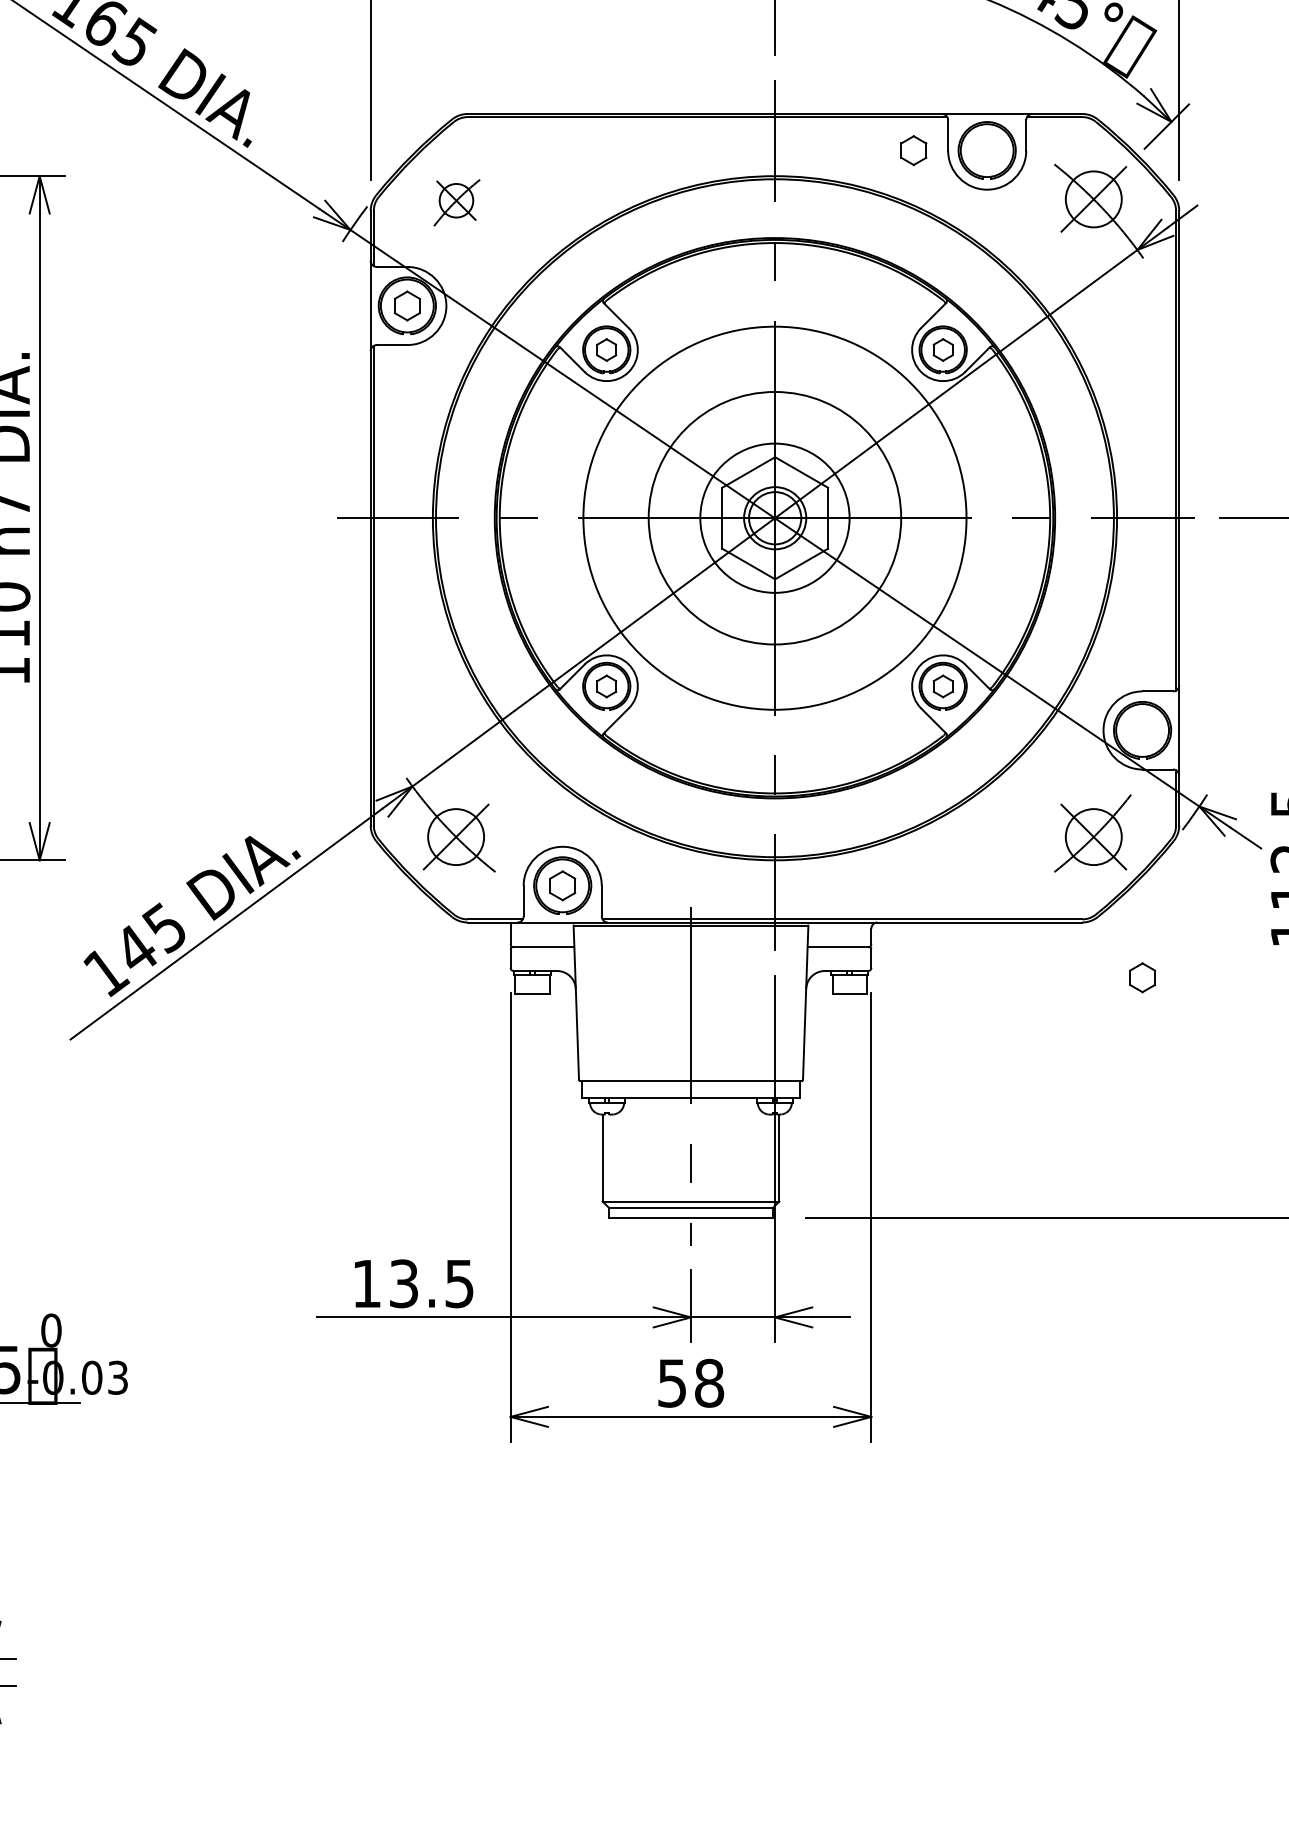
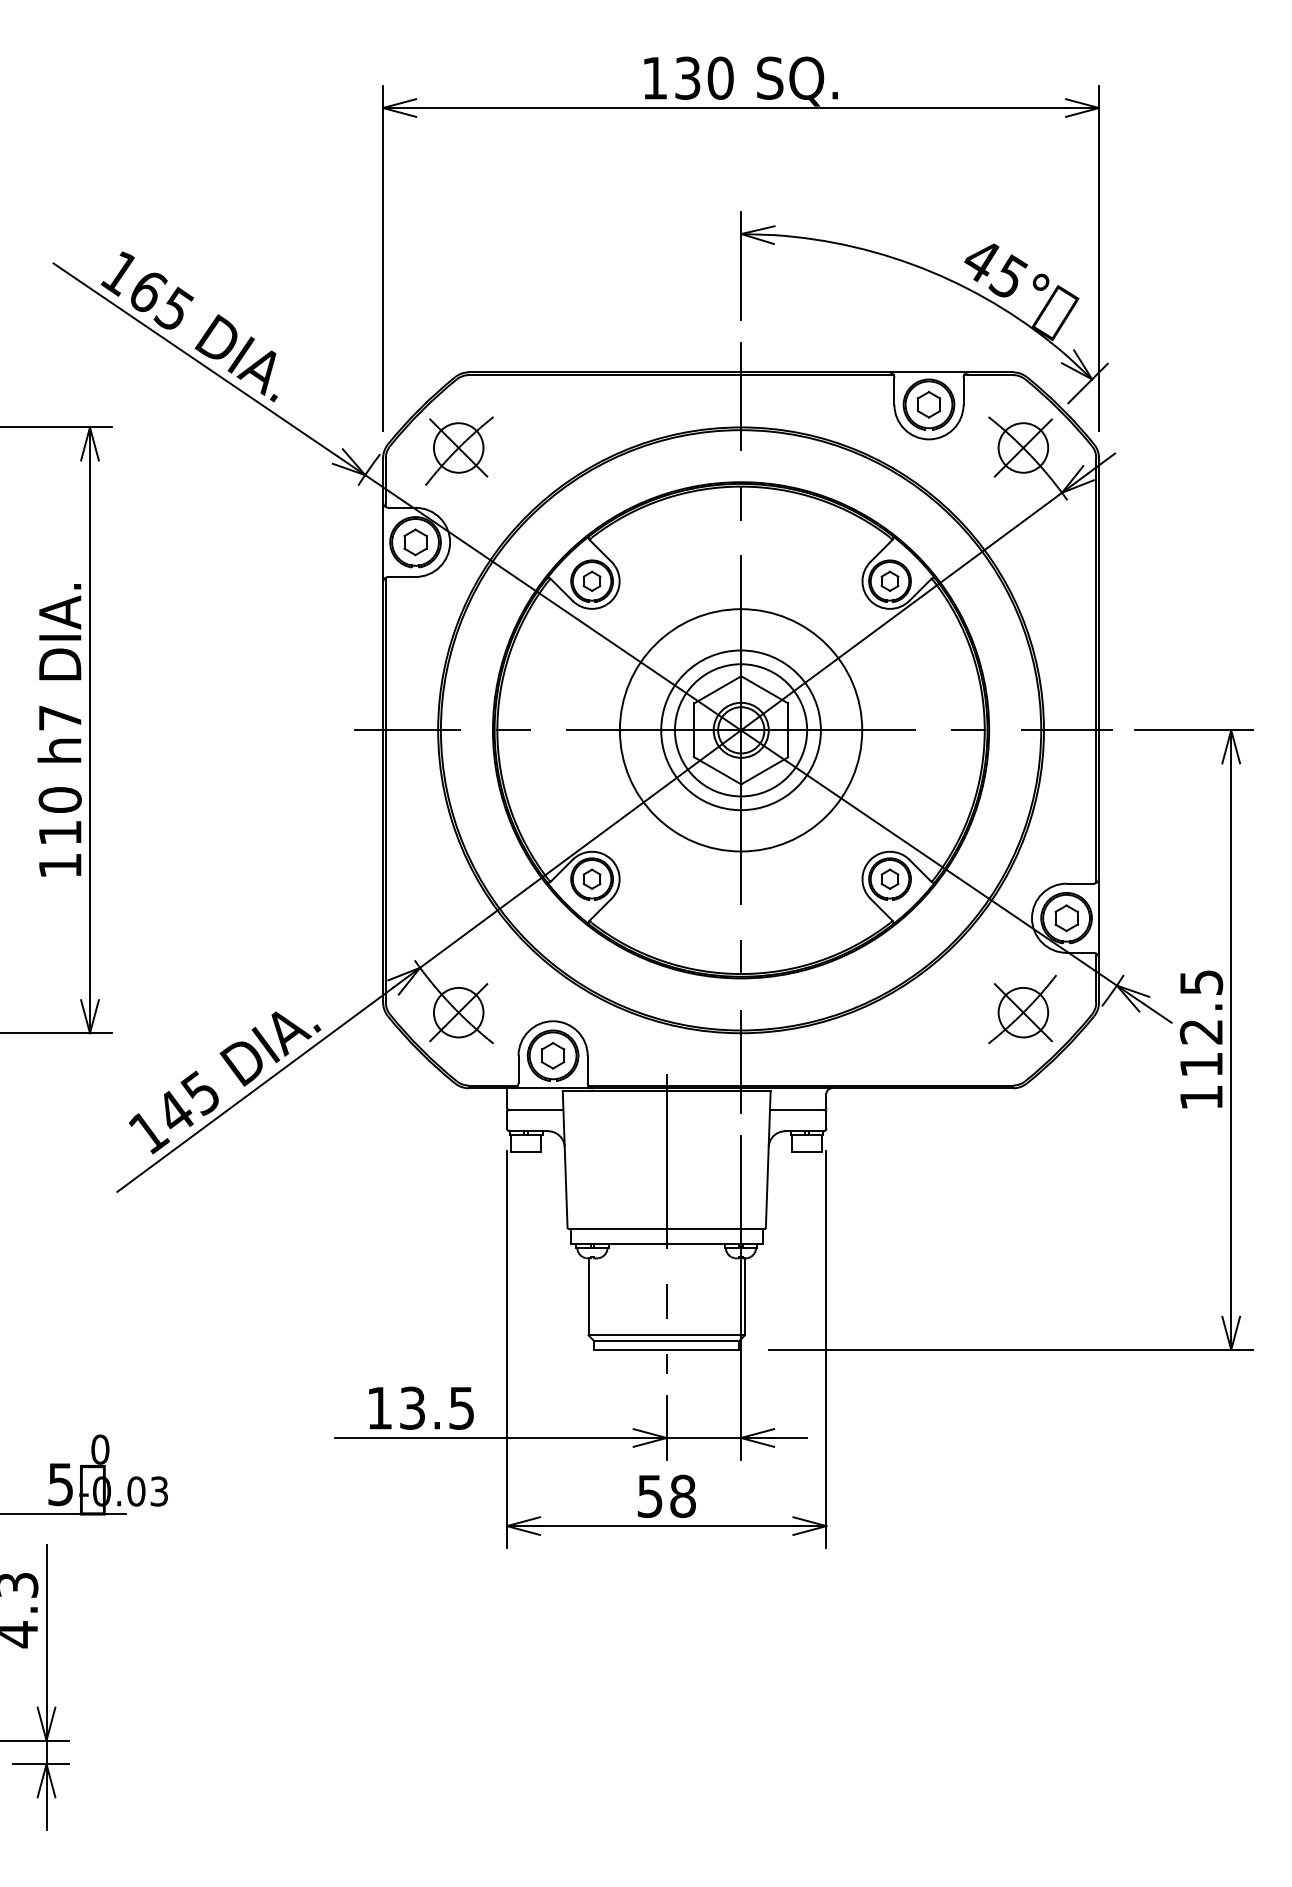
part: (914, 150) -> (929, 404), moved
part: (456, 202) -> (459, 450), size x1.67
circle: (774, 518) -> (740, 730), size x0.71
circle: (774, 518) -> (740, 730), size x0.71
part: (1142, 978) -> (1066, 918), moved

